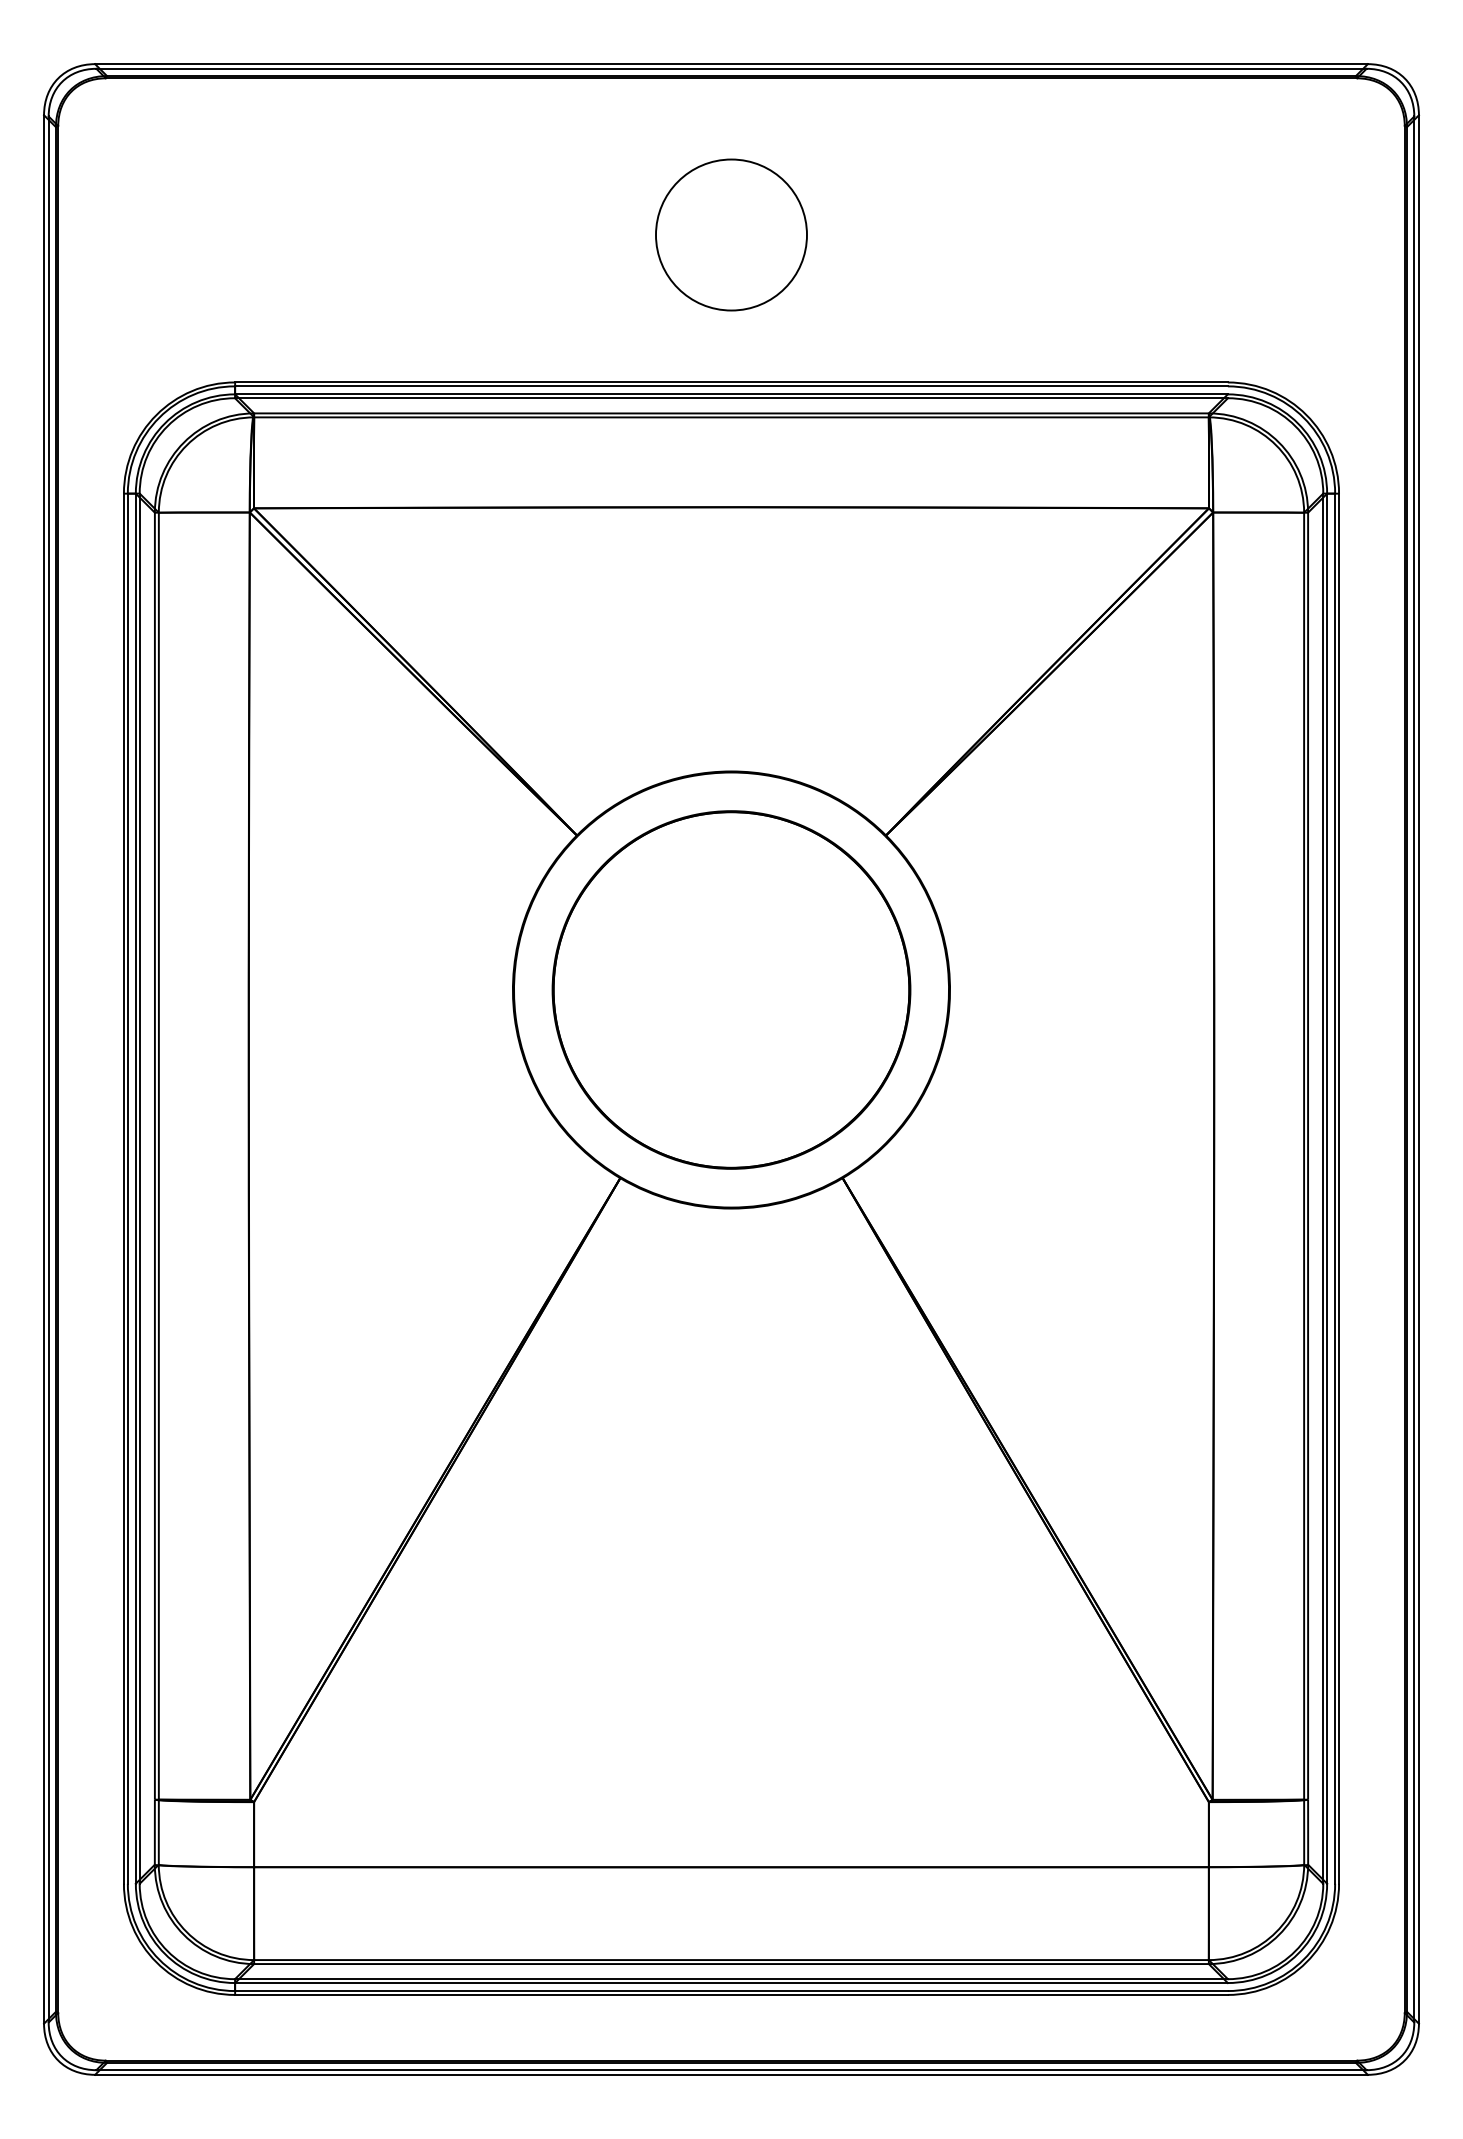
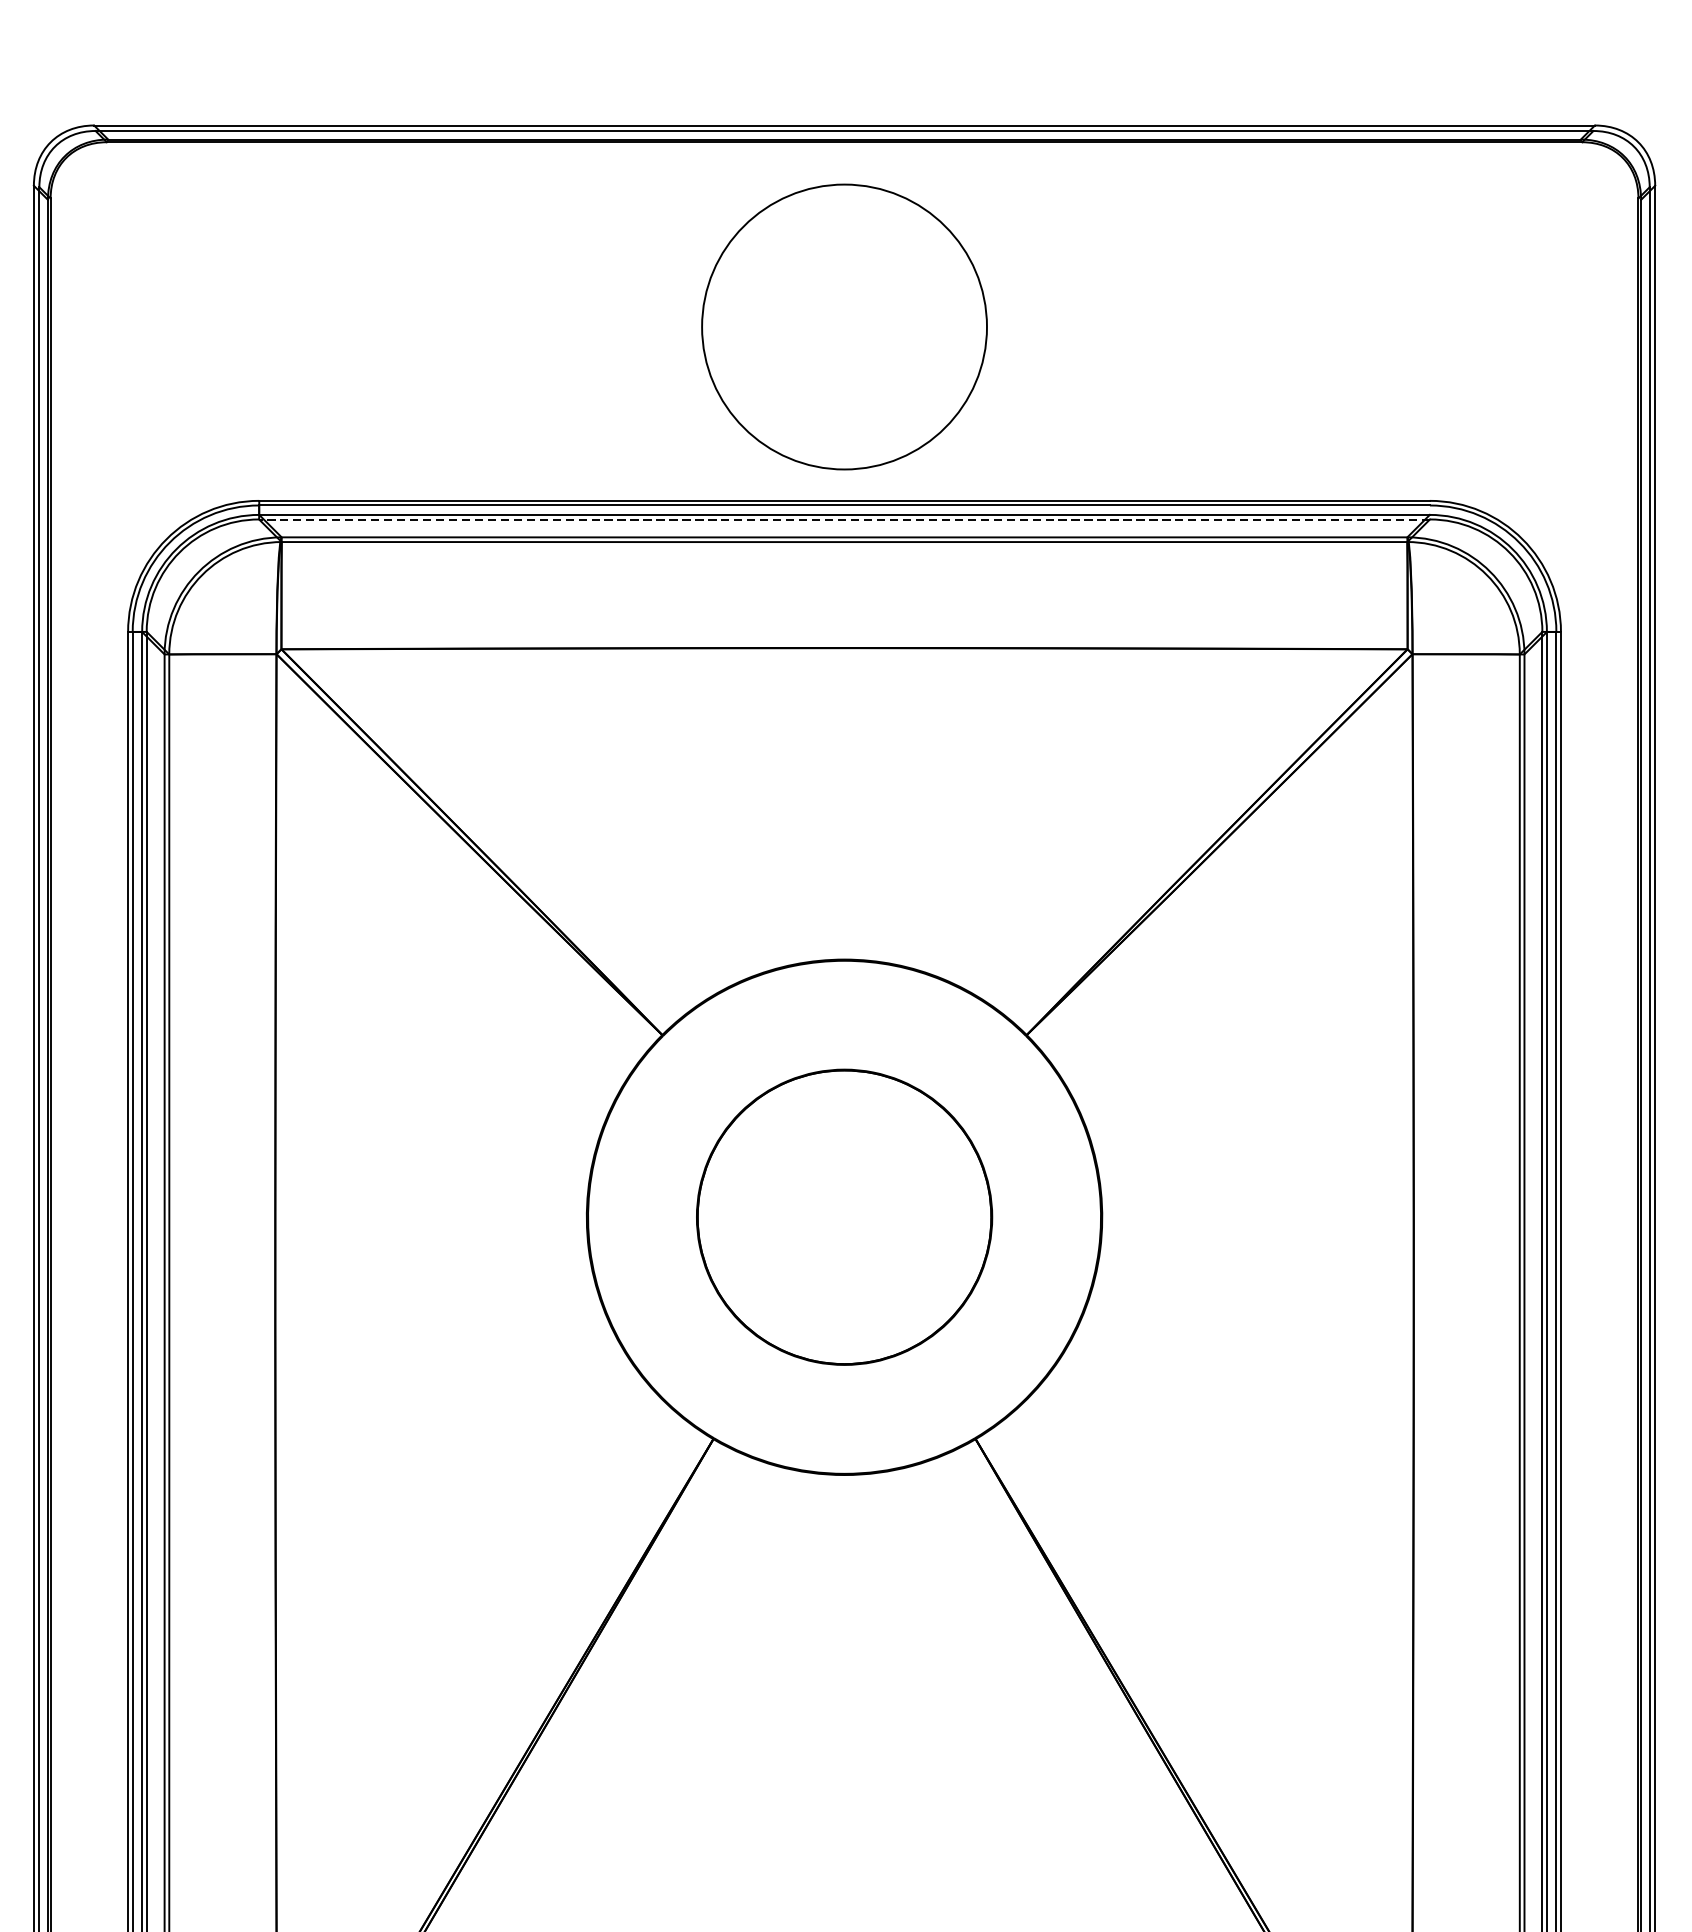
circle: (731, 234) -> (844, 326), size x1.6
line: (731, 398) -> (844, 519), solid -> dashed
part: (731, 989) -> (844, 1216), size x0.7

